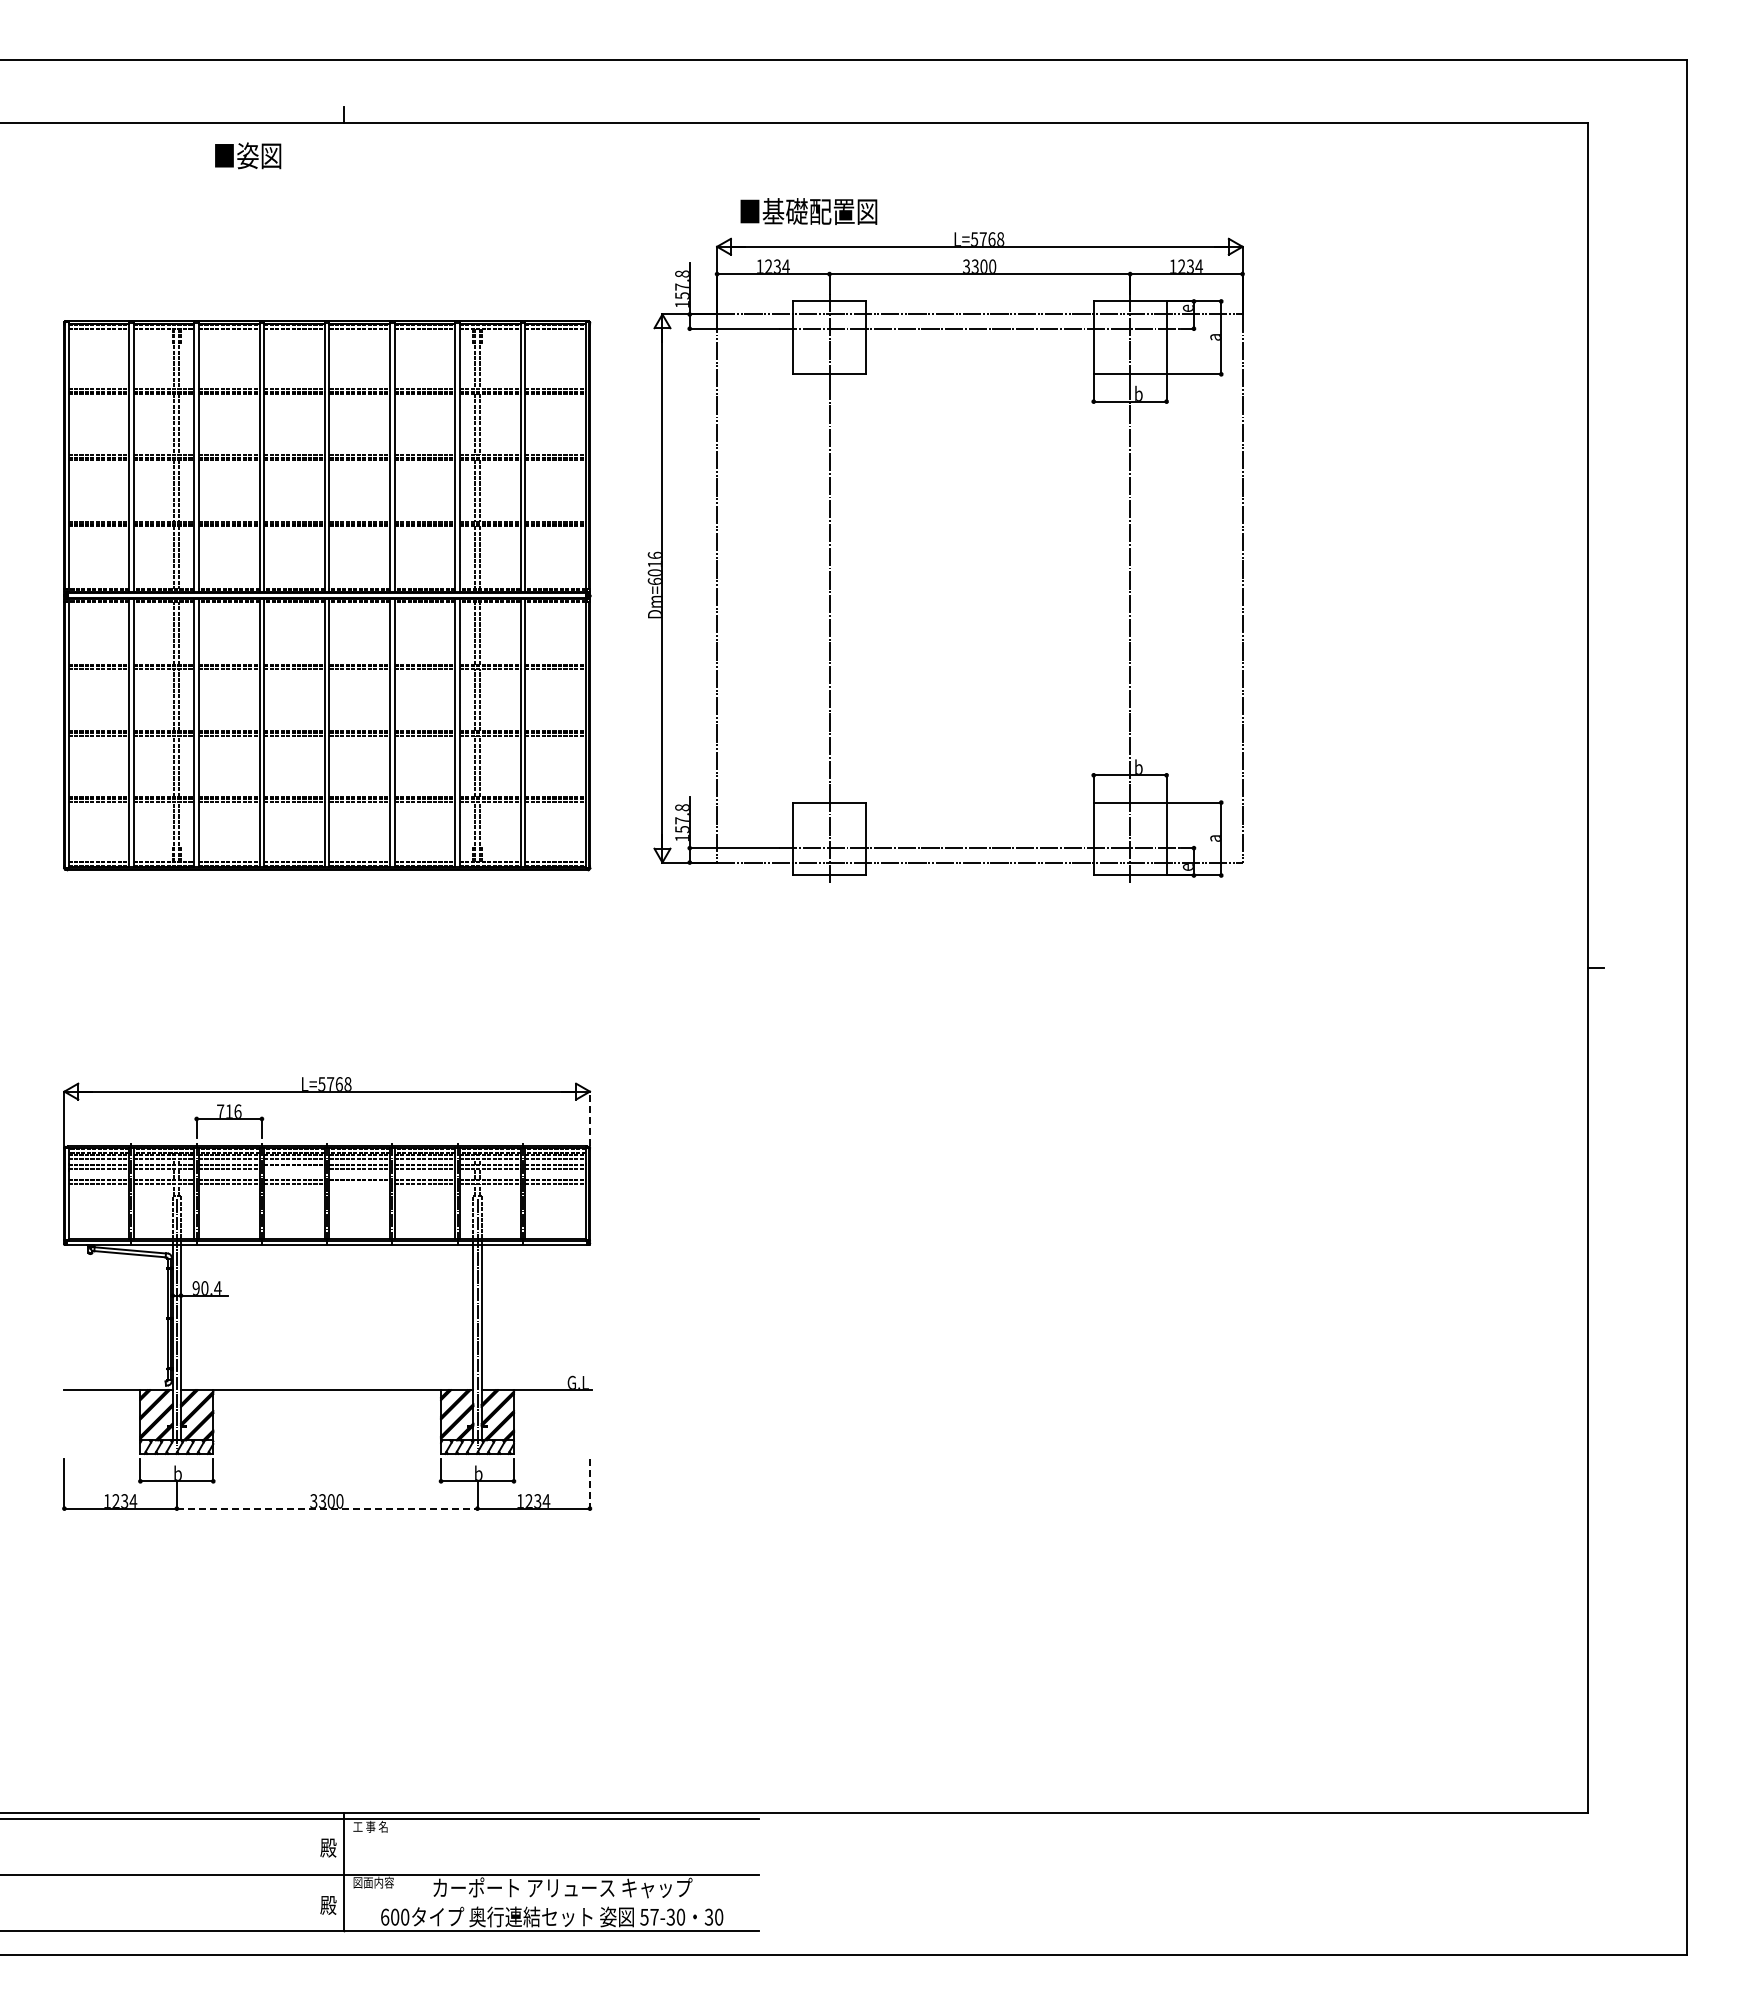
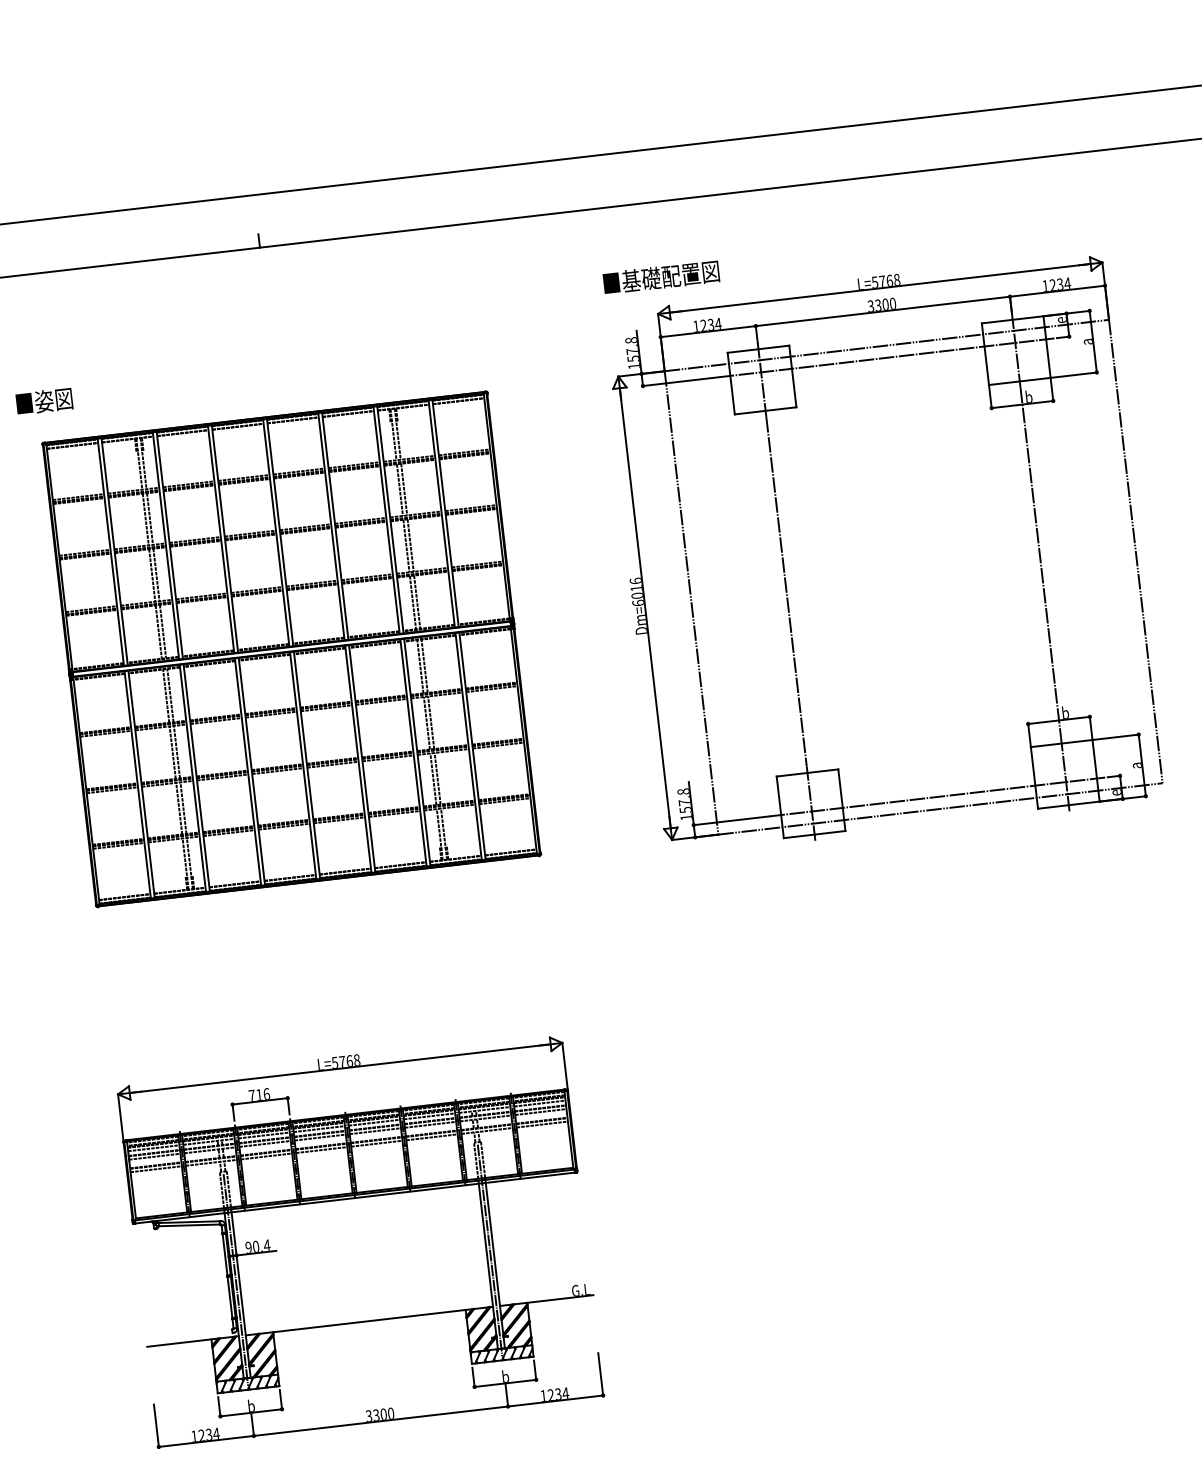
text: (248, 155) -> (44, 401), moved
part: (830, 557) -> (784, 565), moved
line: (589, 1118) -> (564, 1065), dashed -> solid
line: (294, 1169) -> (320, 1137), added
line: (359, 1184) -> (376, 1144), added
line: (589, 1484) -> (600, 1375), dashed -> solid
line: (327, 1508) -> (381, 1421), dashed -> solid

